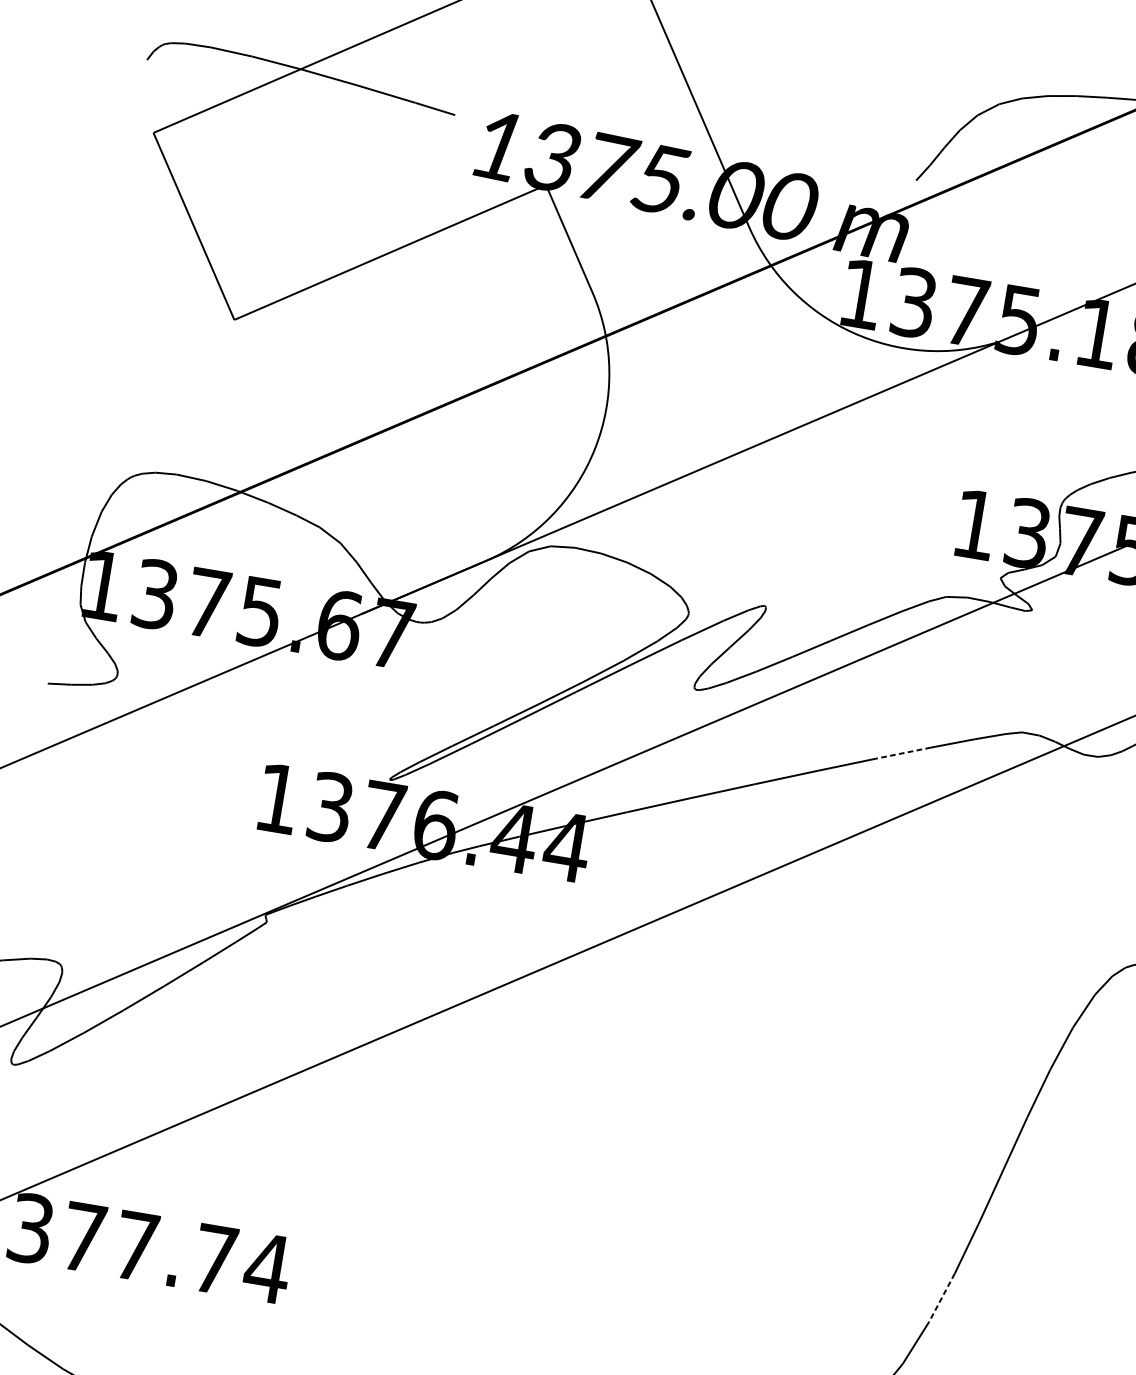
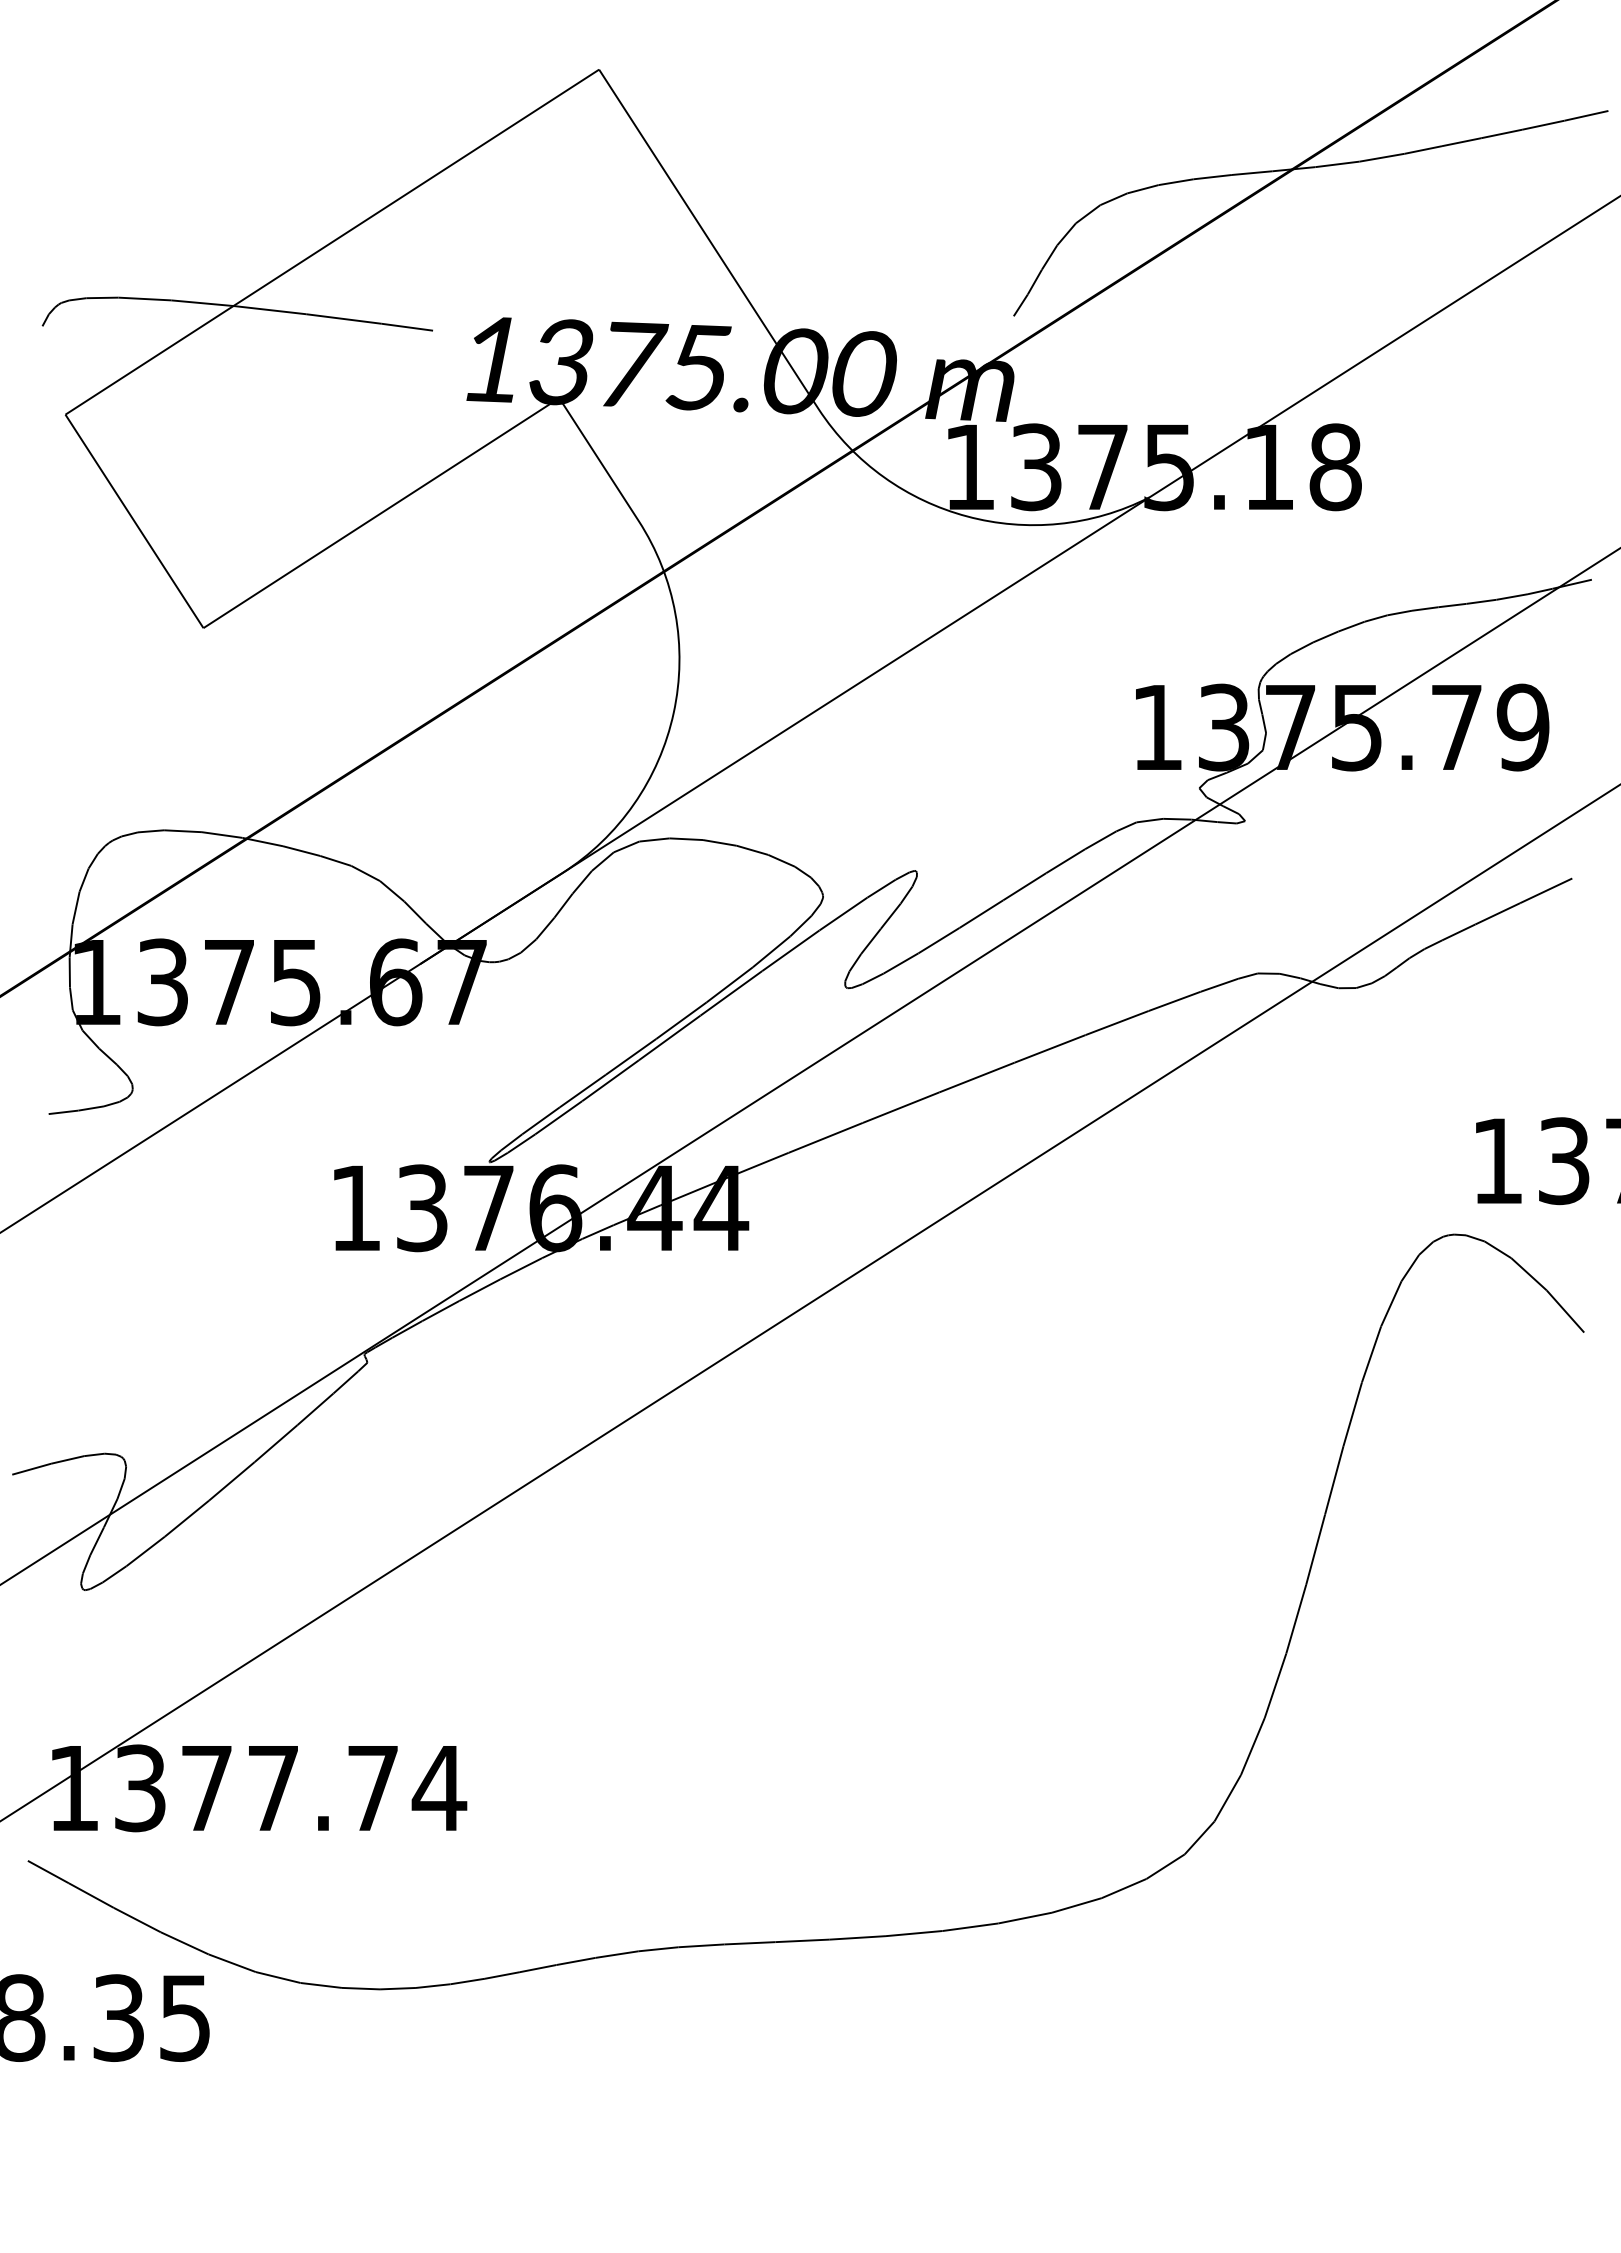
line: (904, 753) -> (1117, 1023), dashed -> solid
line: (941, 1297) -> (1275, 1685), dashed -> solid

